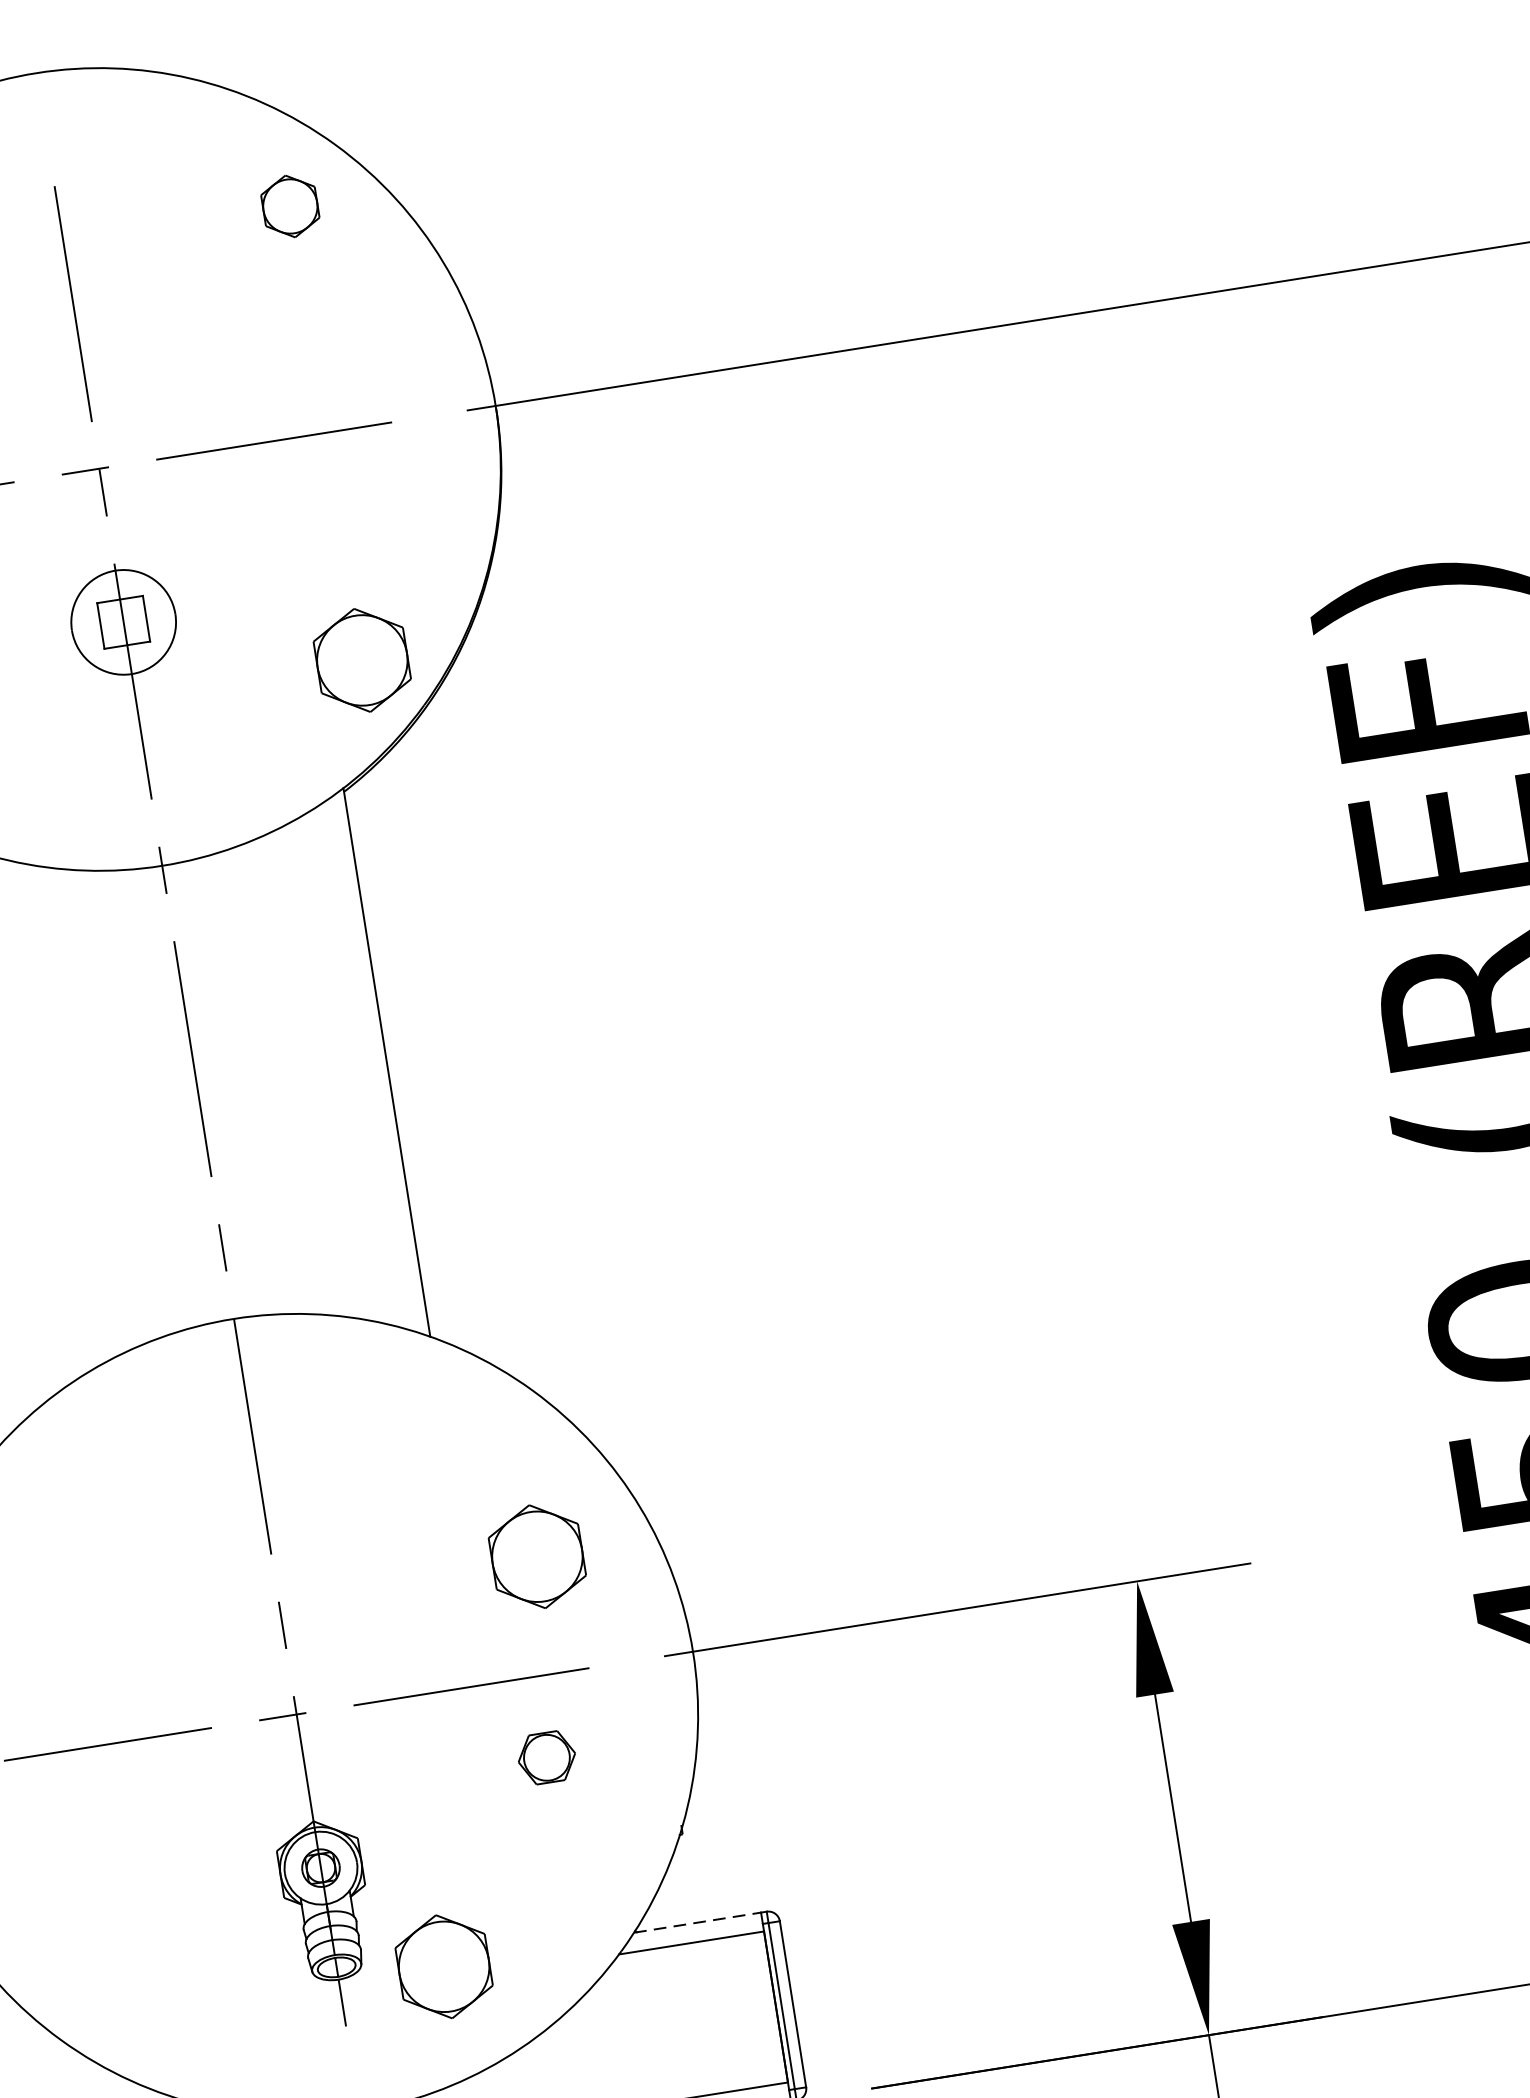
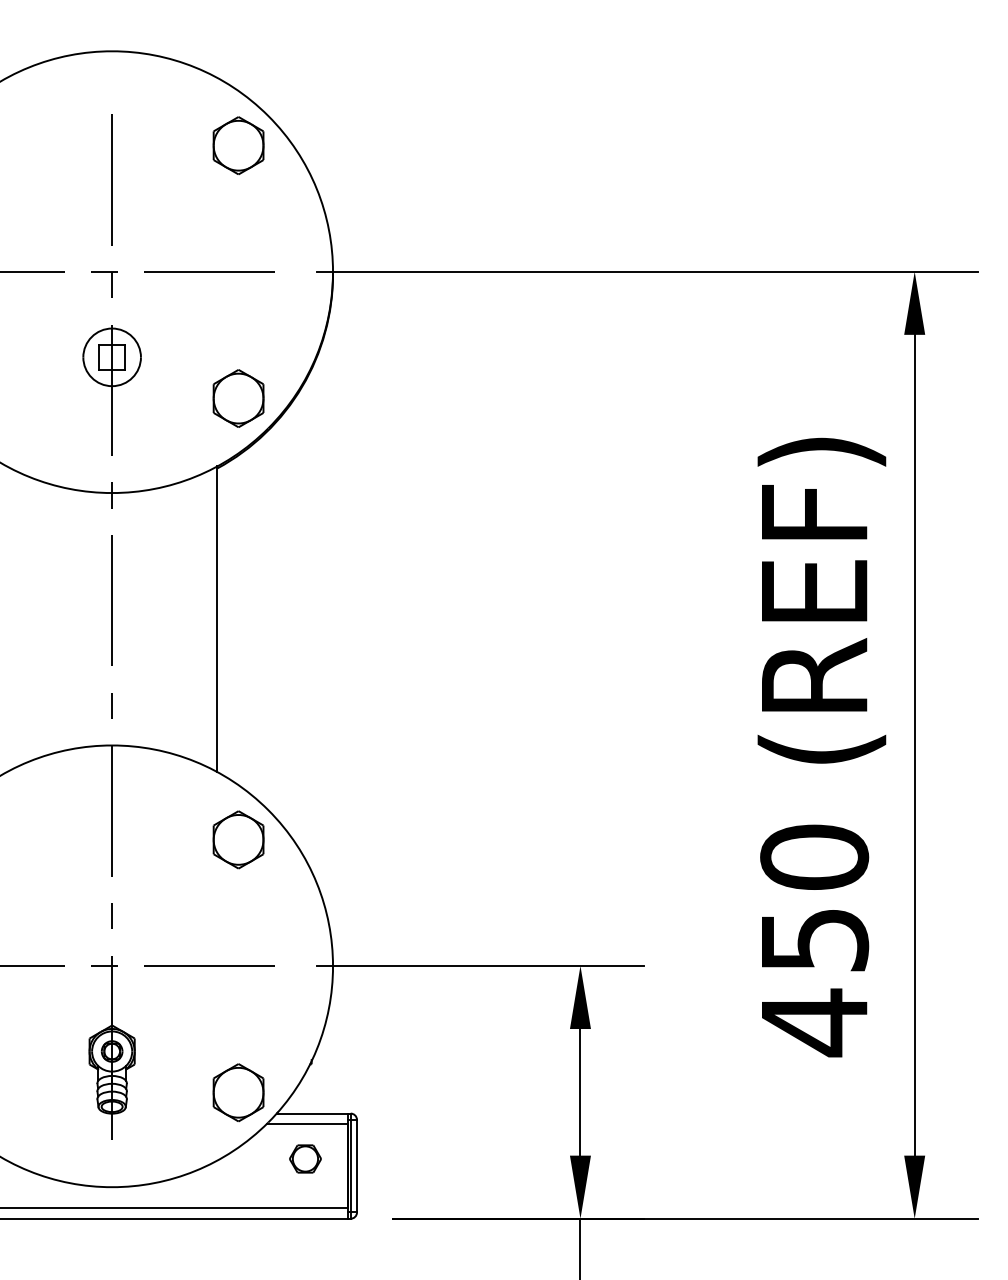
part: (290, 206) -> (238, 145), size x1.67
part: (537, 1556) -> (238, 839), moved
part: (546, 1756) -> (305, 1158), moved
line: (698, 1922) -> (312, 1113), dashed -> solid
part: (443, 1966) -> (238, 1092), moved

